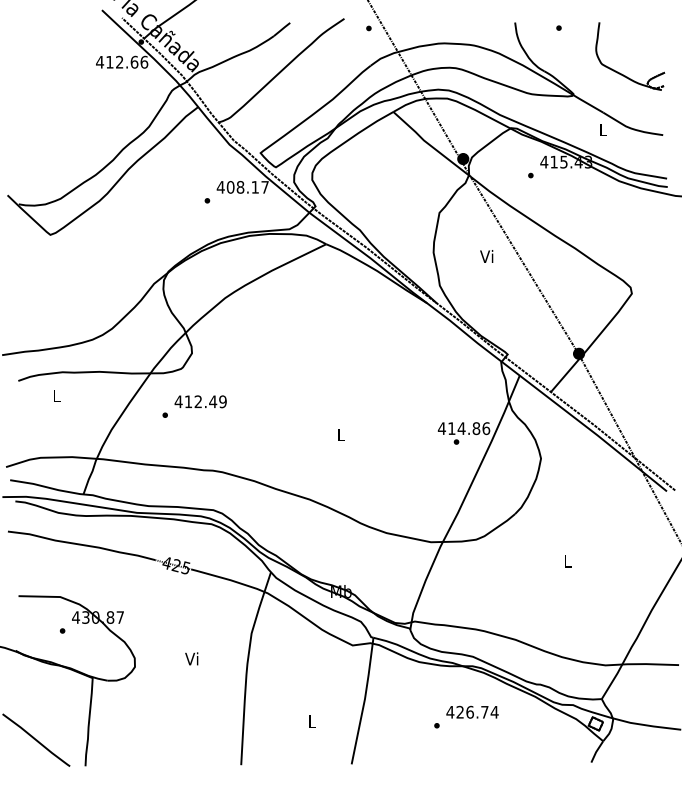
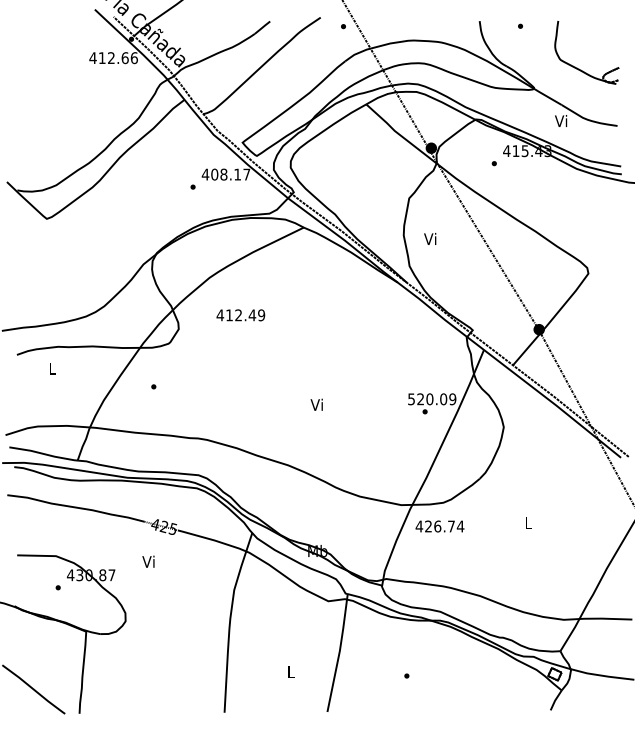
text: (602, 130) -> (561, 121), L -> Vi
text: (487, 255) -> (430, 238), moved
text: (200, 401) -> (240, 315), moved
text: (463, 428) -> (431, 399), 414.86 -> 520.09
text: (339, 434) -> (316, 404), L -> Vi
text: (191, 658) -> (148, 561), moved
text: (471, 712) -> (439, 526), moved

